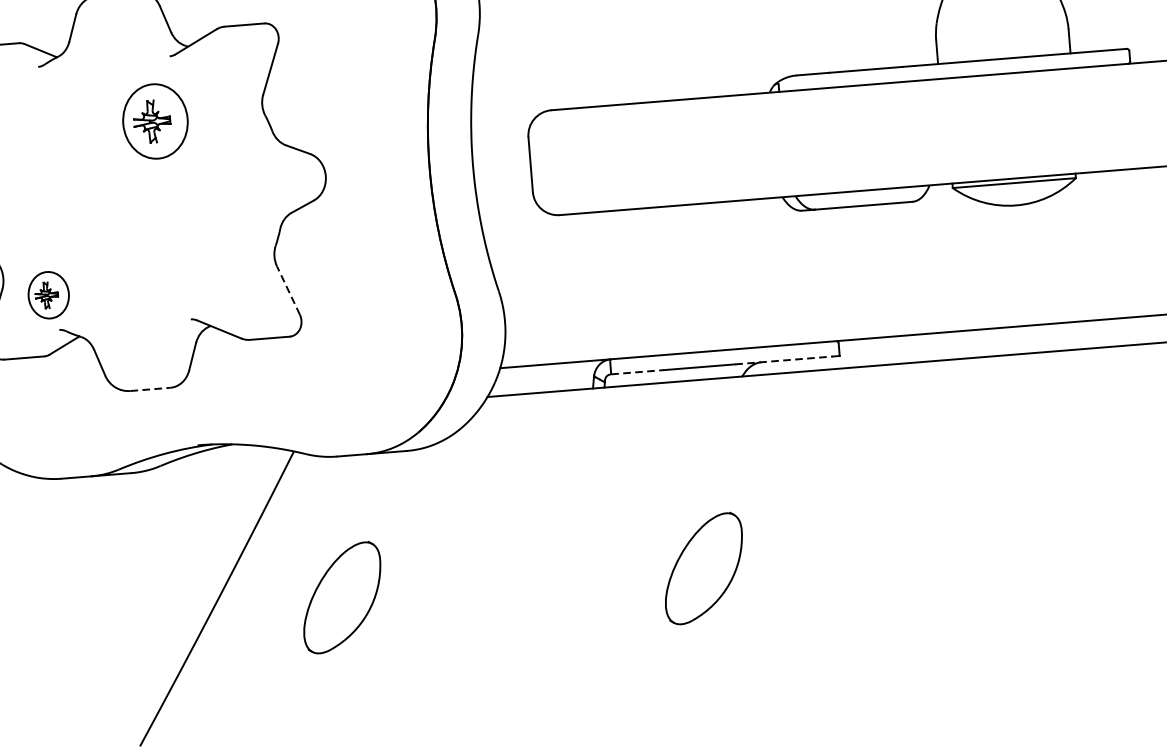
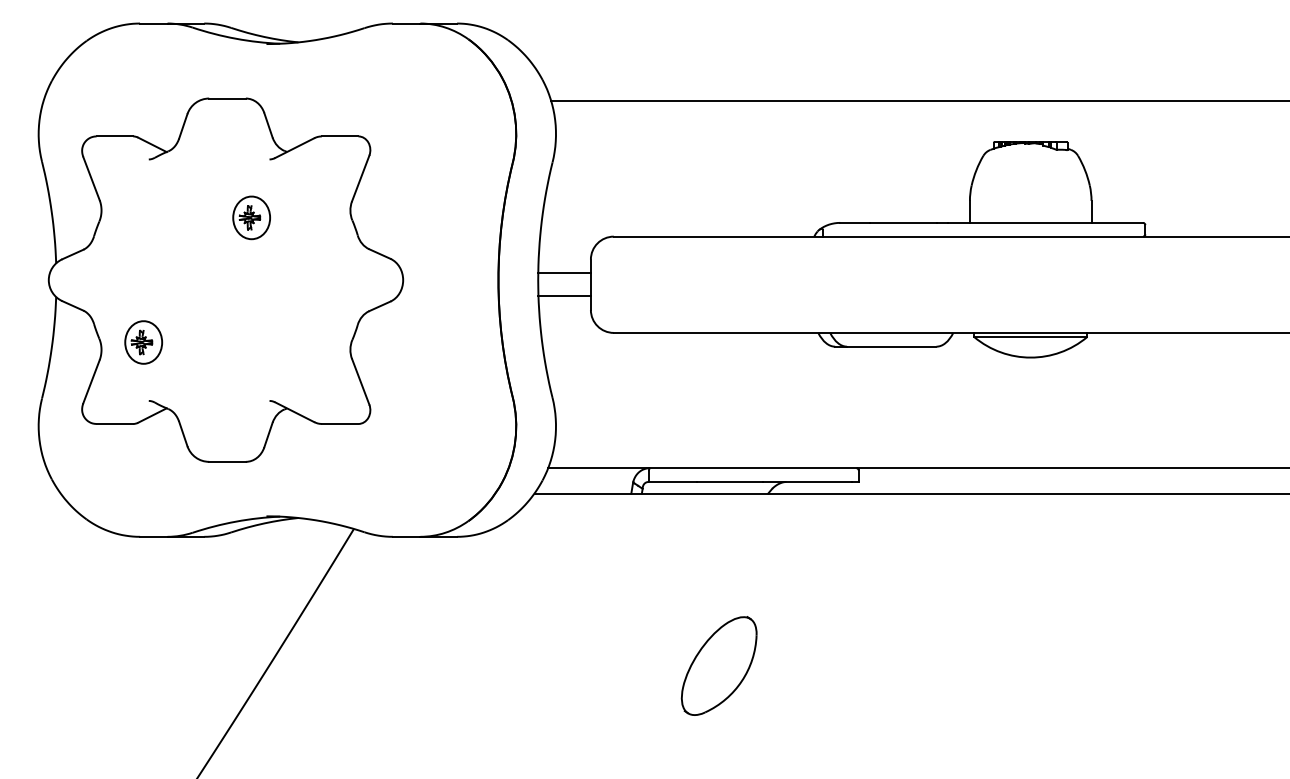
part: (155, 121) -> (251, 217), size x0.62
line: (500, 154) -> (564, 273), added
line: (502, 179) -> (564, 296), added
line: (288, 290) -> (360, 381), dashed -> solid
part: (48, 295) -> (143, 342), moved
line: (783, 359) -> (807, 481), dashed -> solid
line: (637, 371) -> (673, 481), dashed -> solid
line: (151, 388) -> (228, 461), dashed -> solid
part: (341, 597) -> (386, 665), removed

